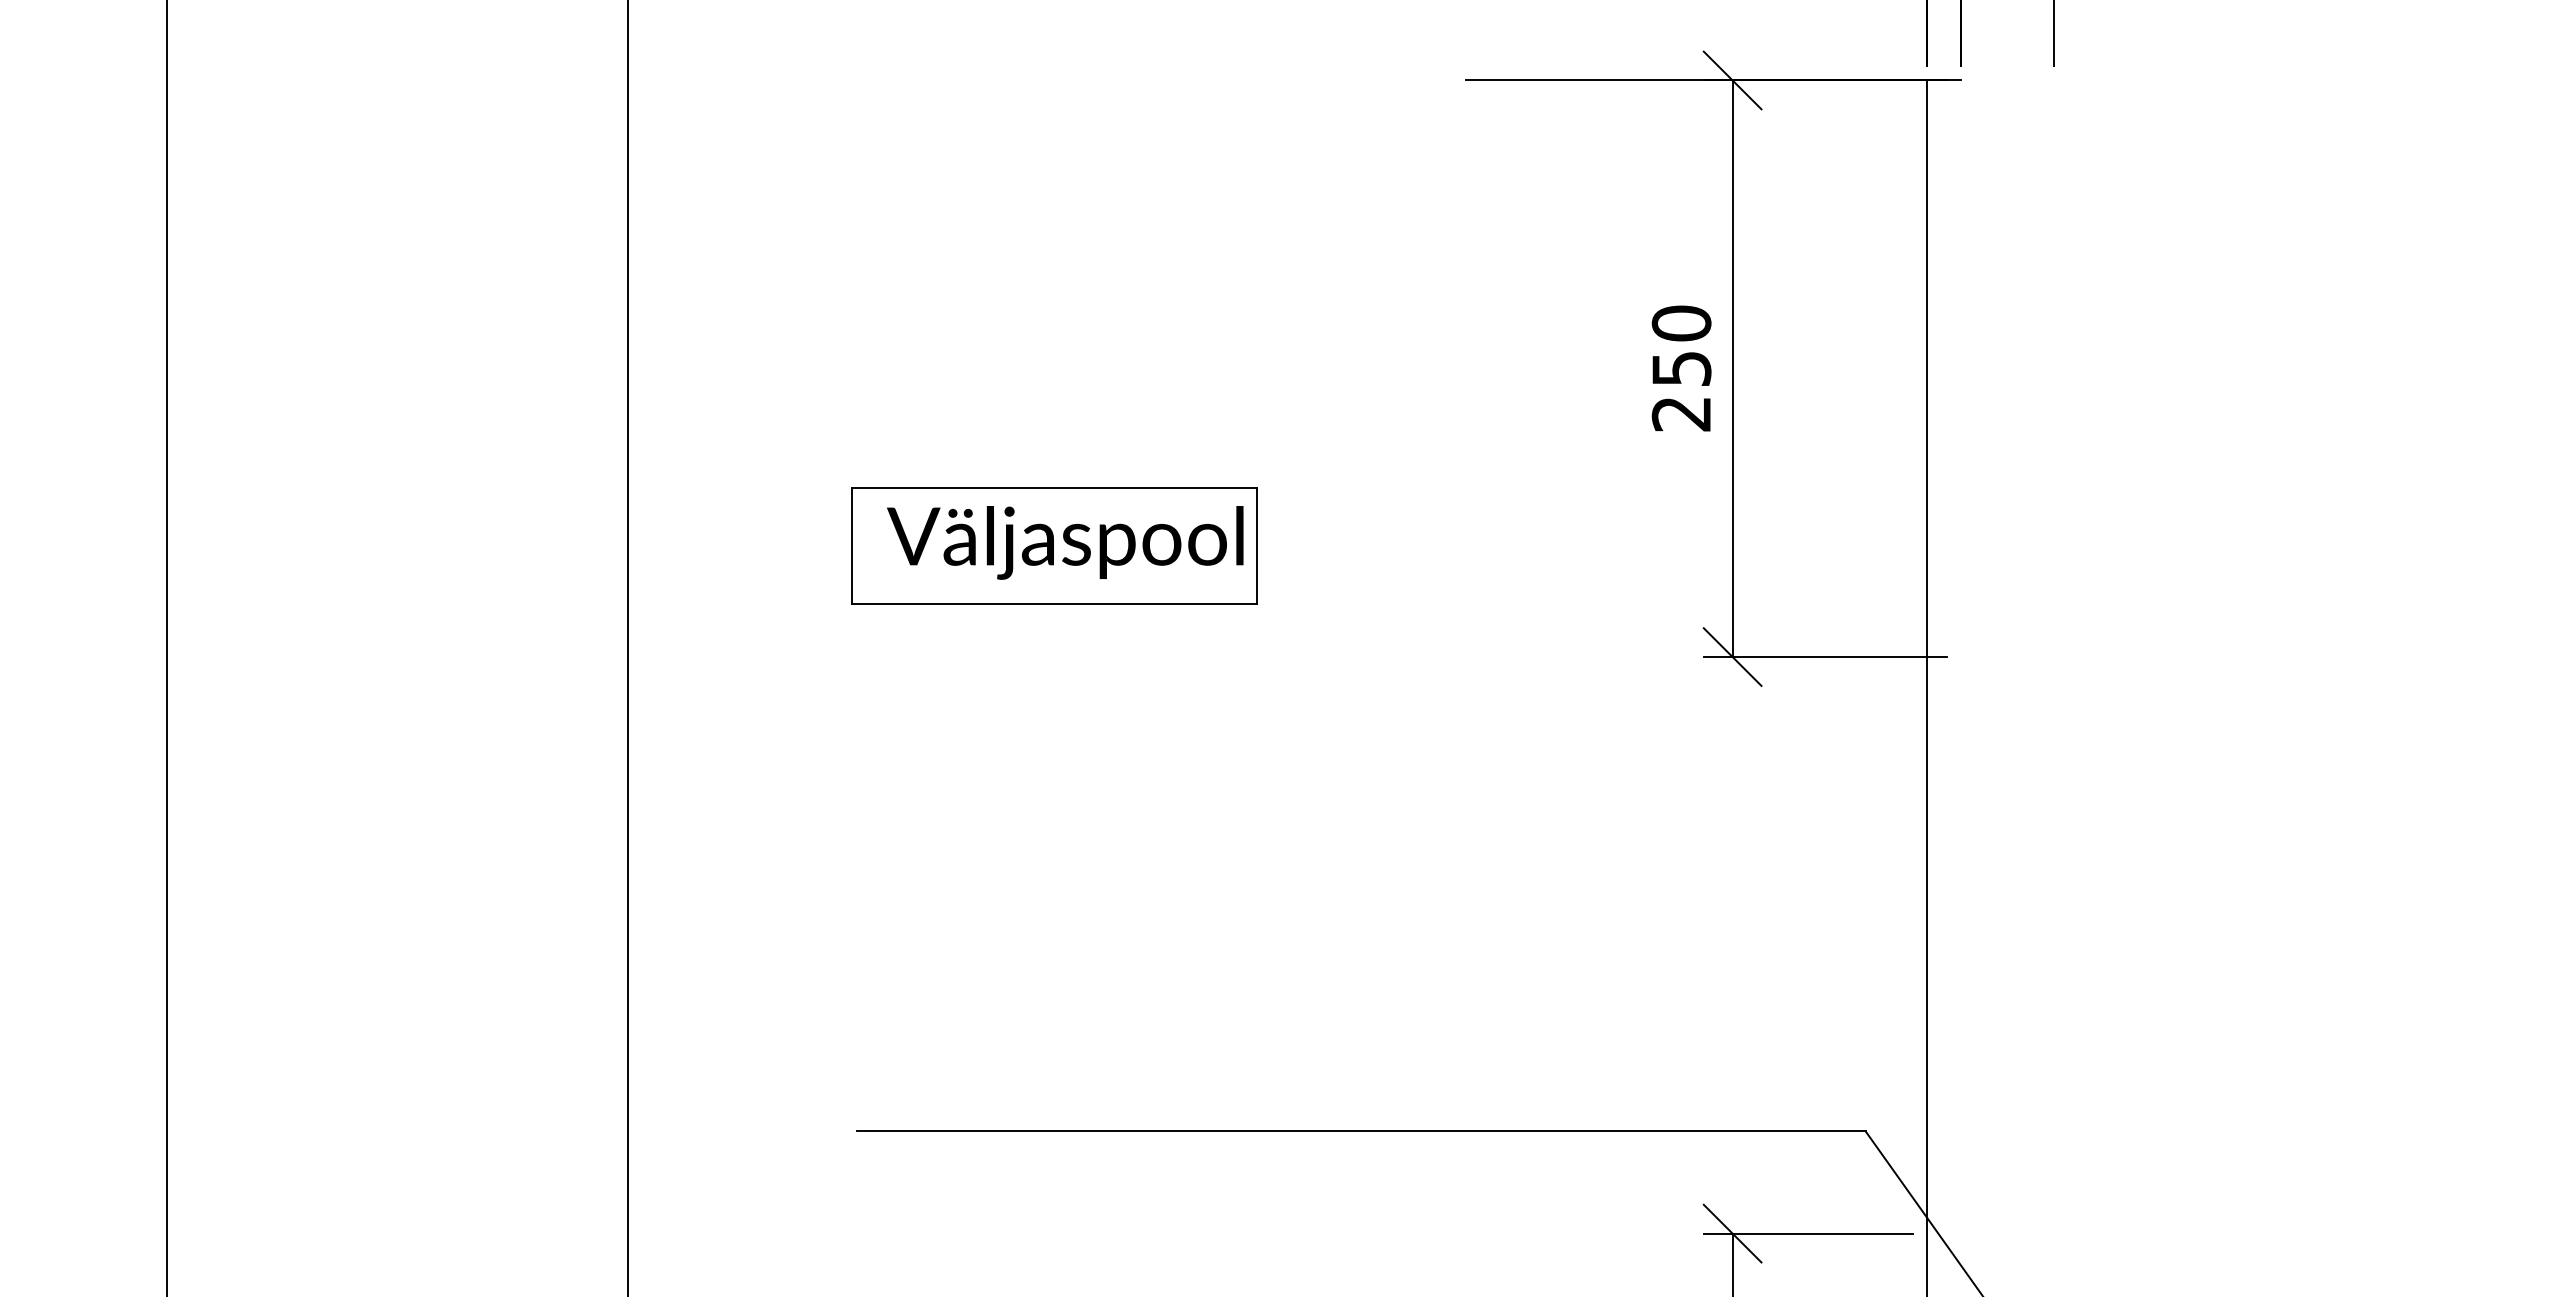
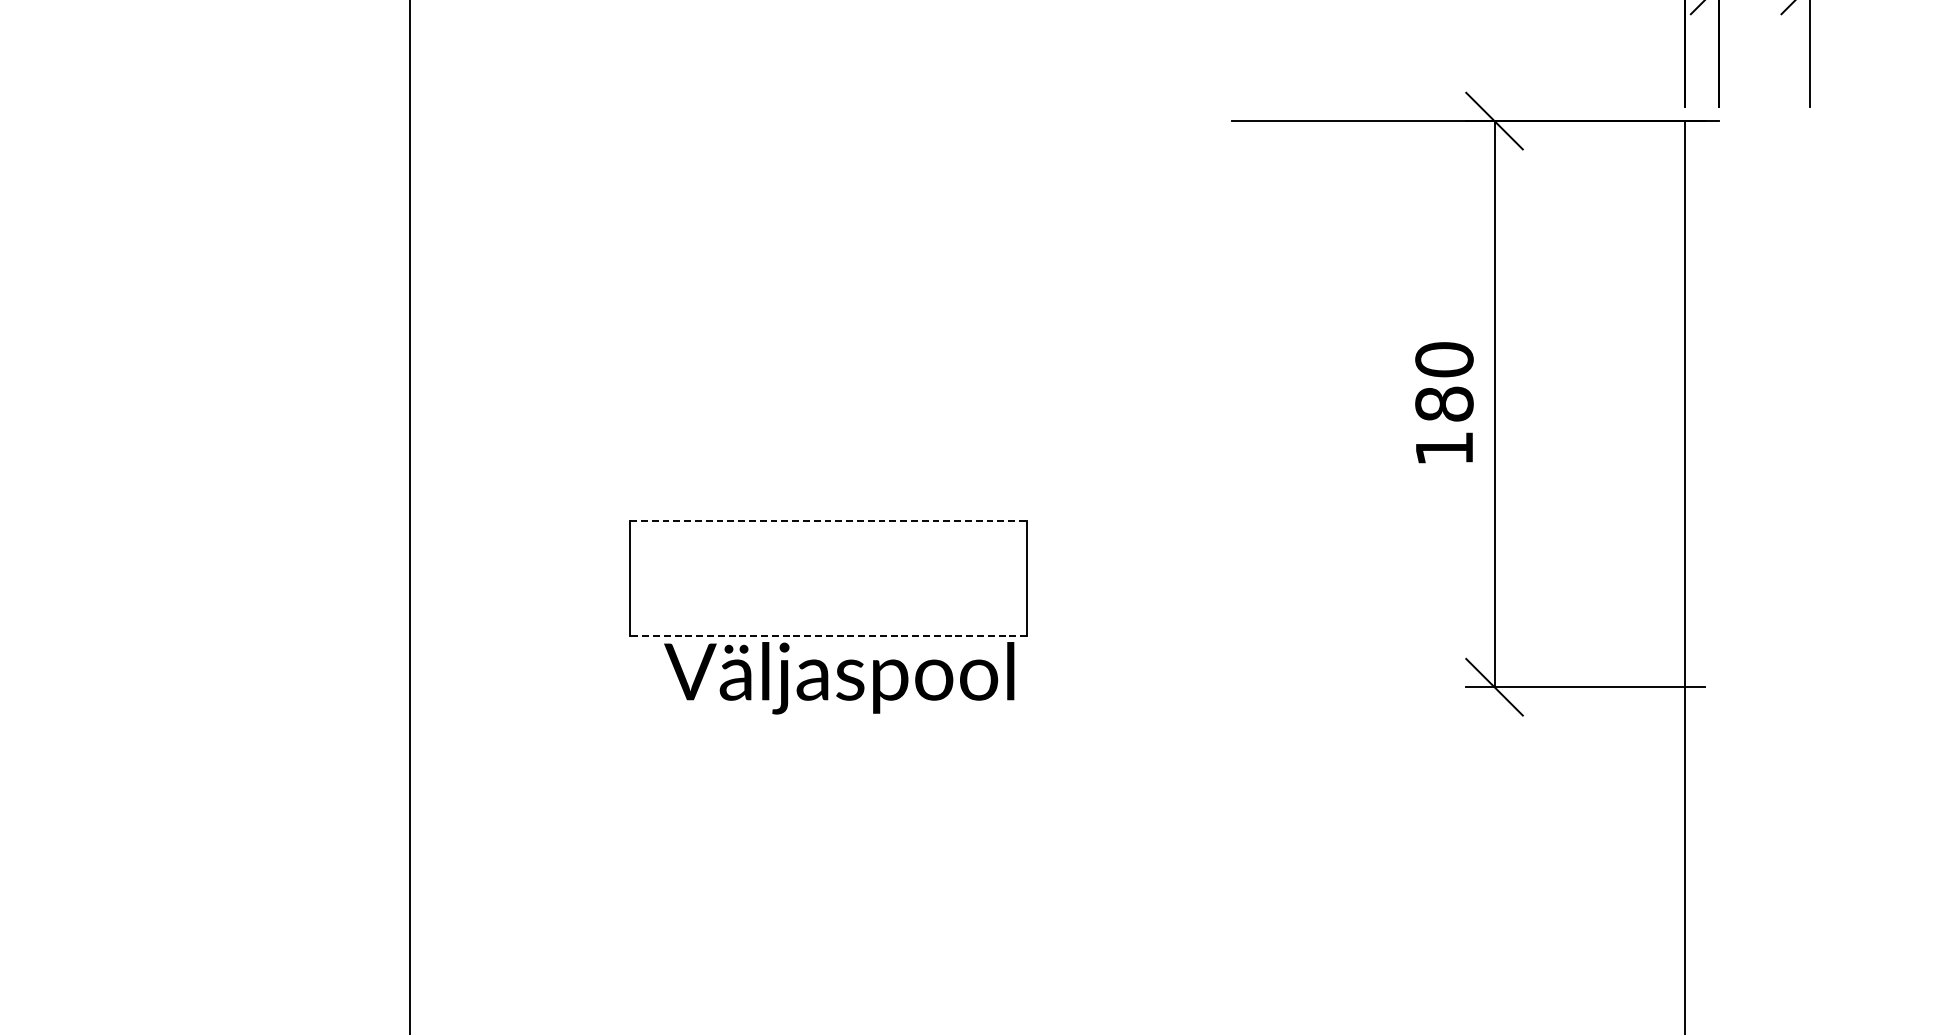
text: (1681, 391) -> (1444, 426), 250 -> 180
line: (1054, 487) -> (828, 520), solid -> dashed
text: (1065, 542) -> (839, 677), moved
line: (1054, 604) -> (828, 635), solid -> dashed

